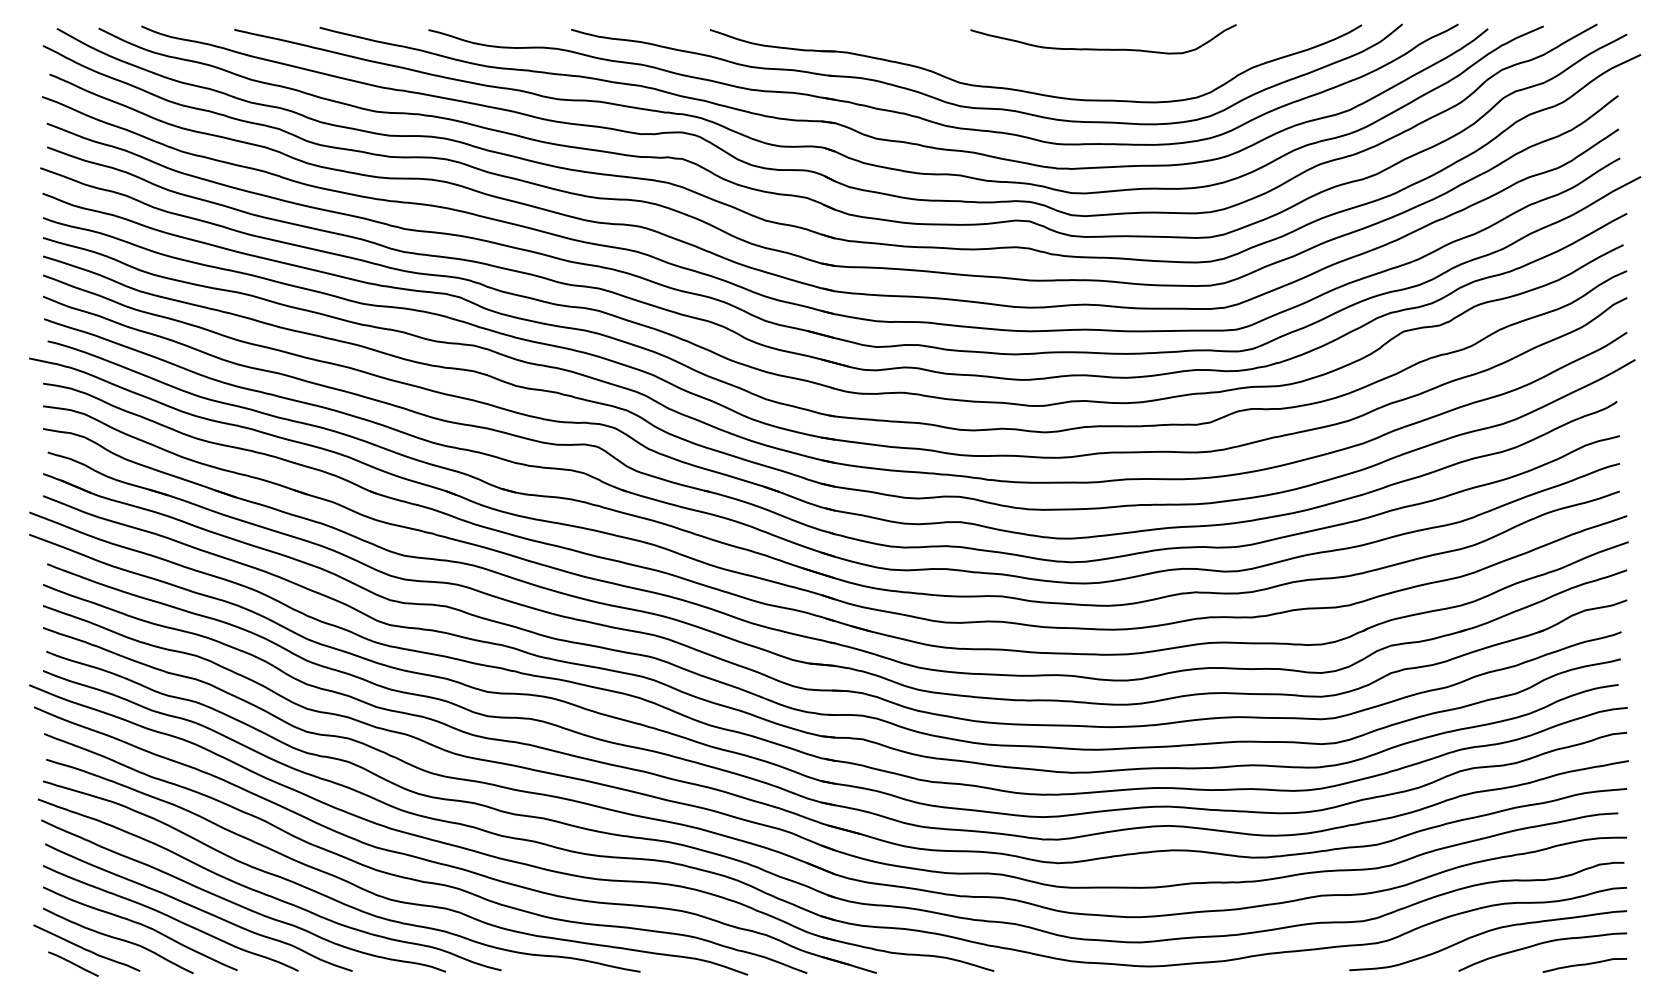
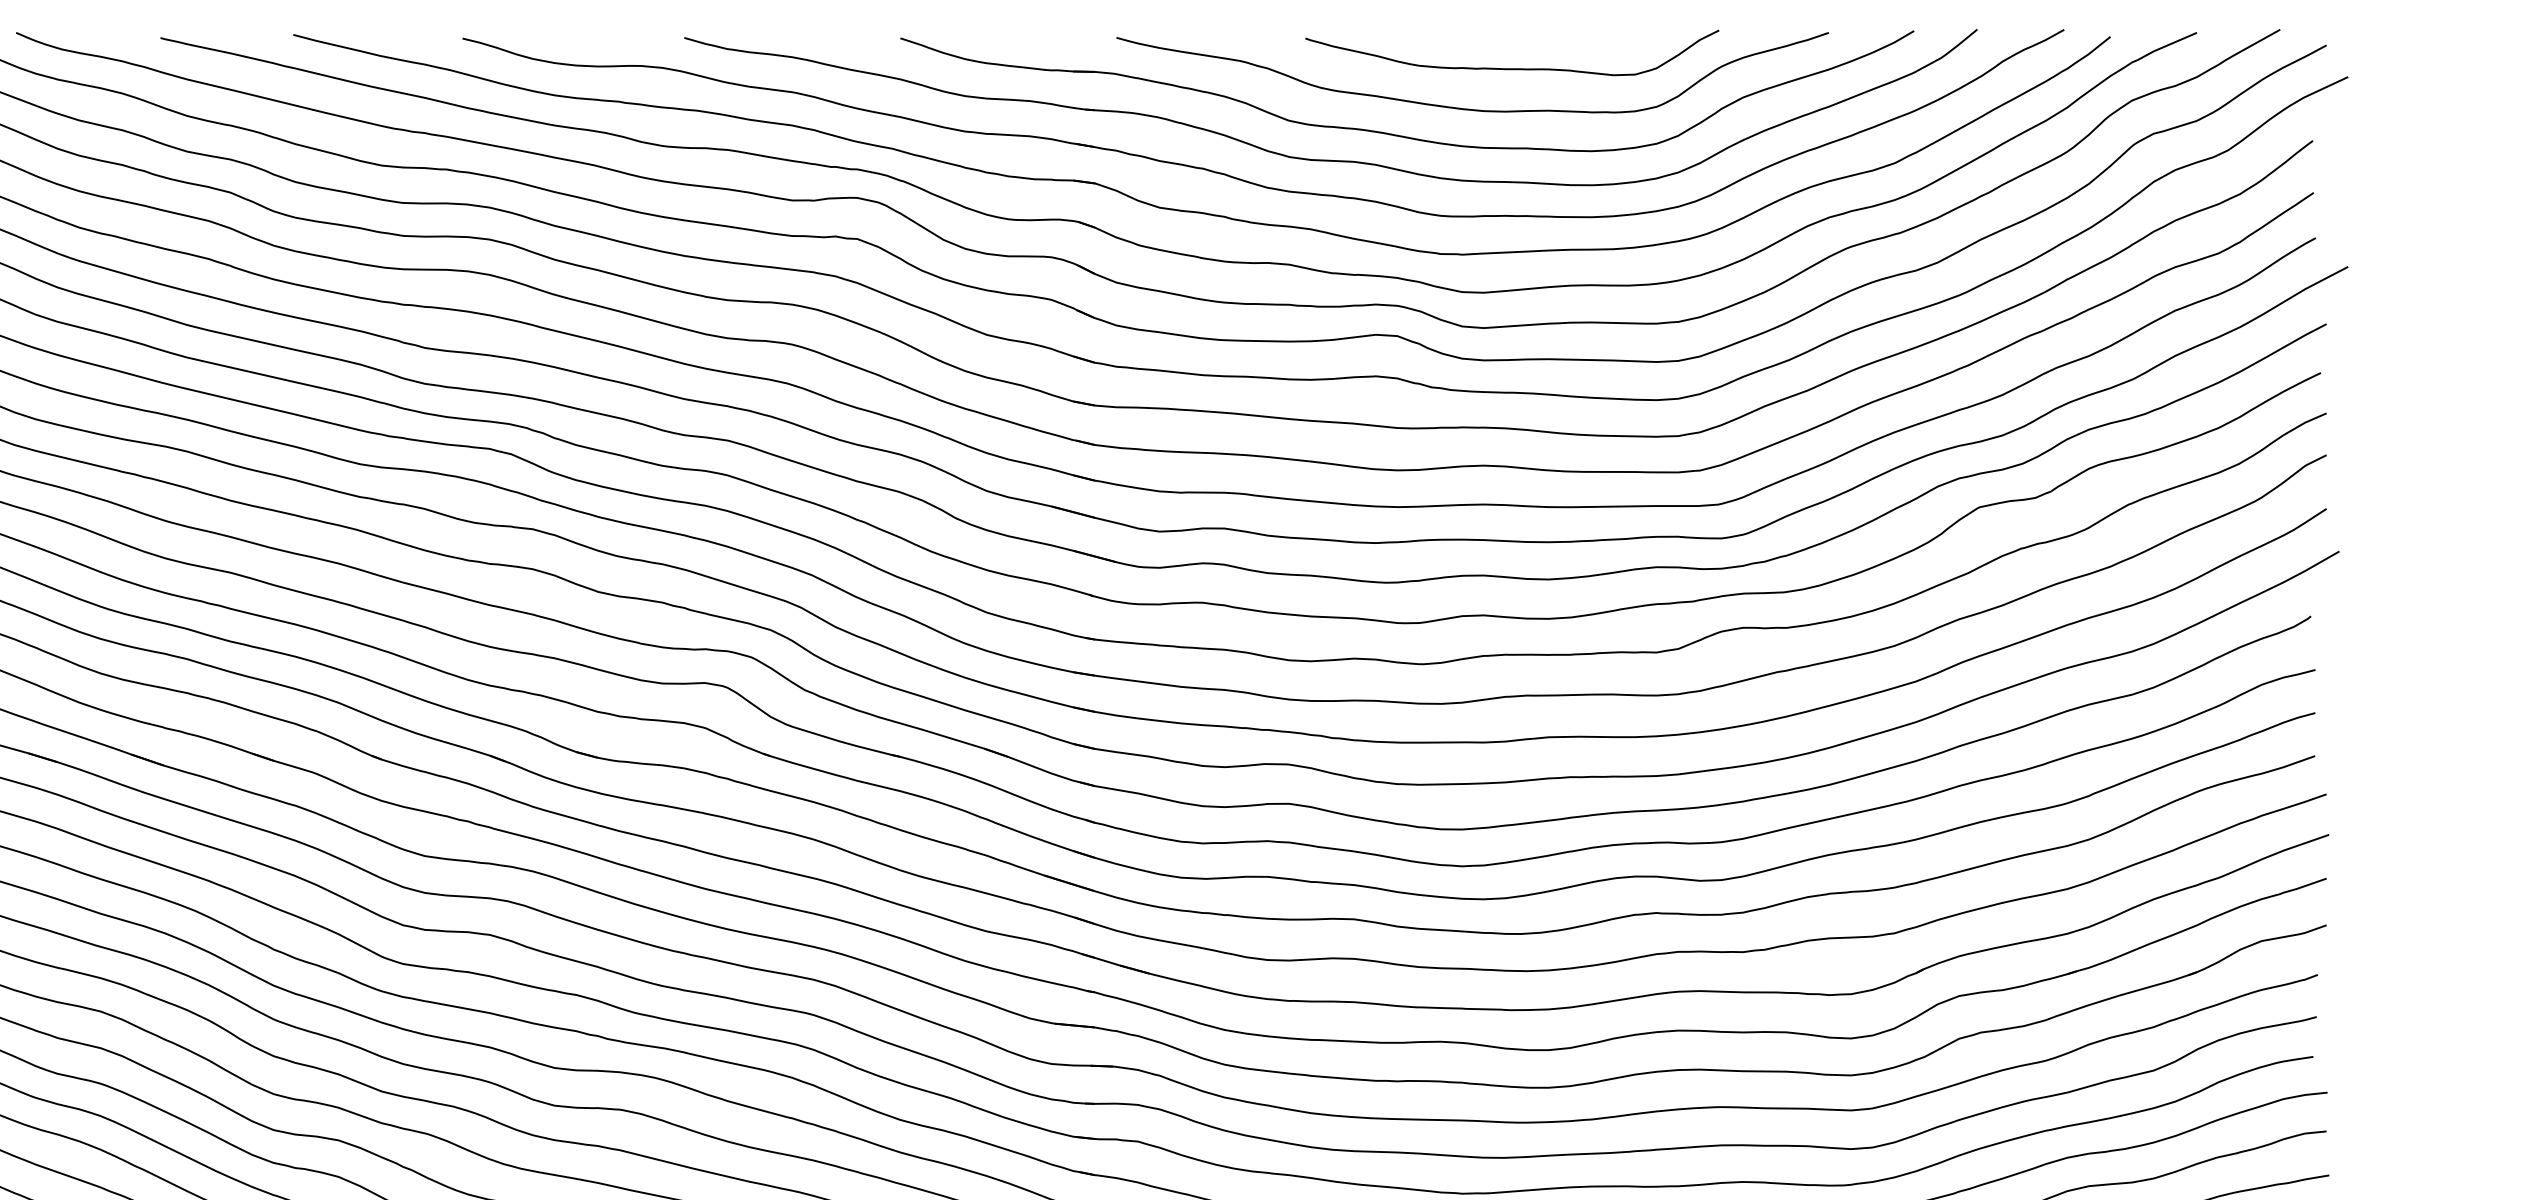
curve: (1075, 74) -> (1468, 107), added

